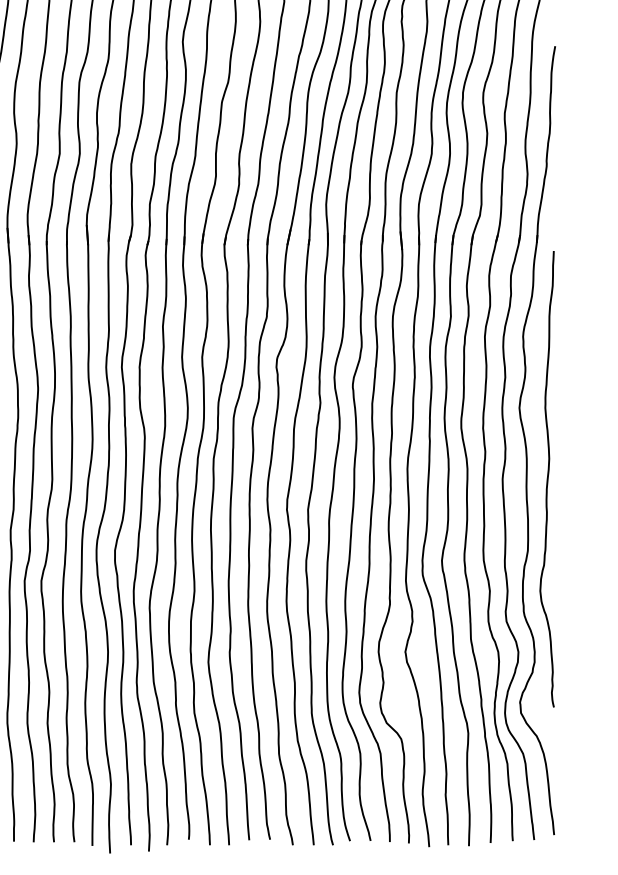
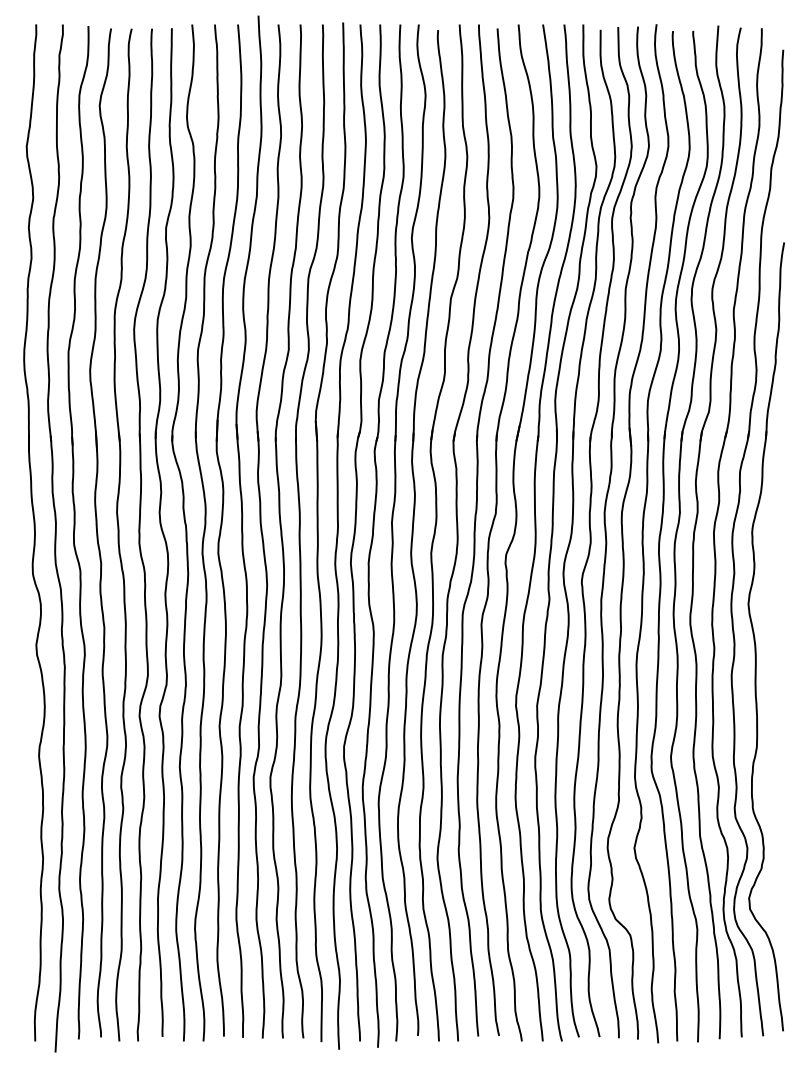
curve: (546, 479) -> (775, 675), removed

